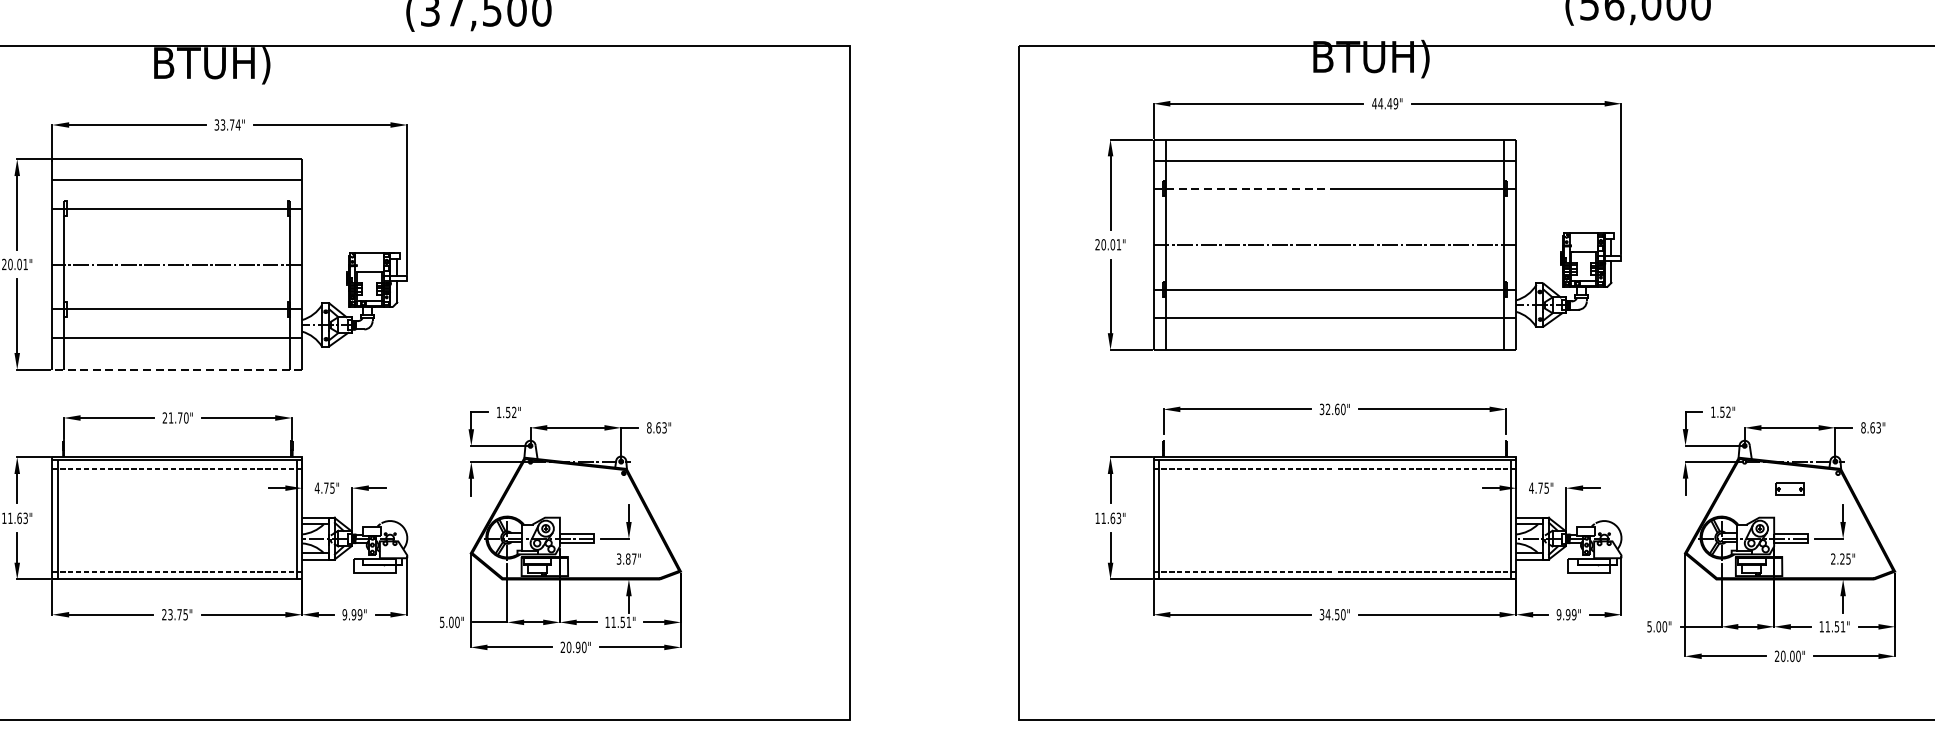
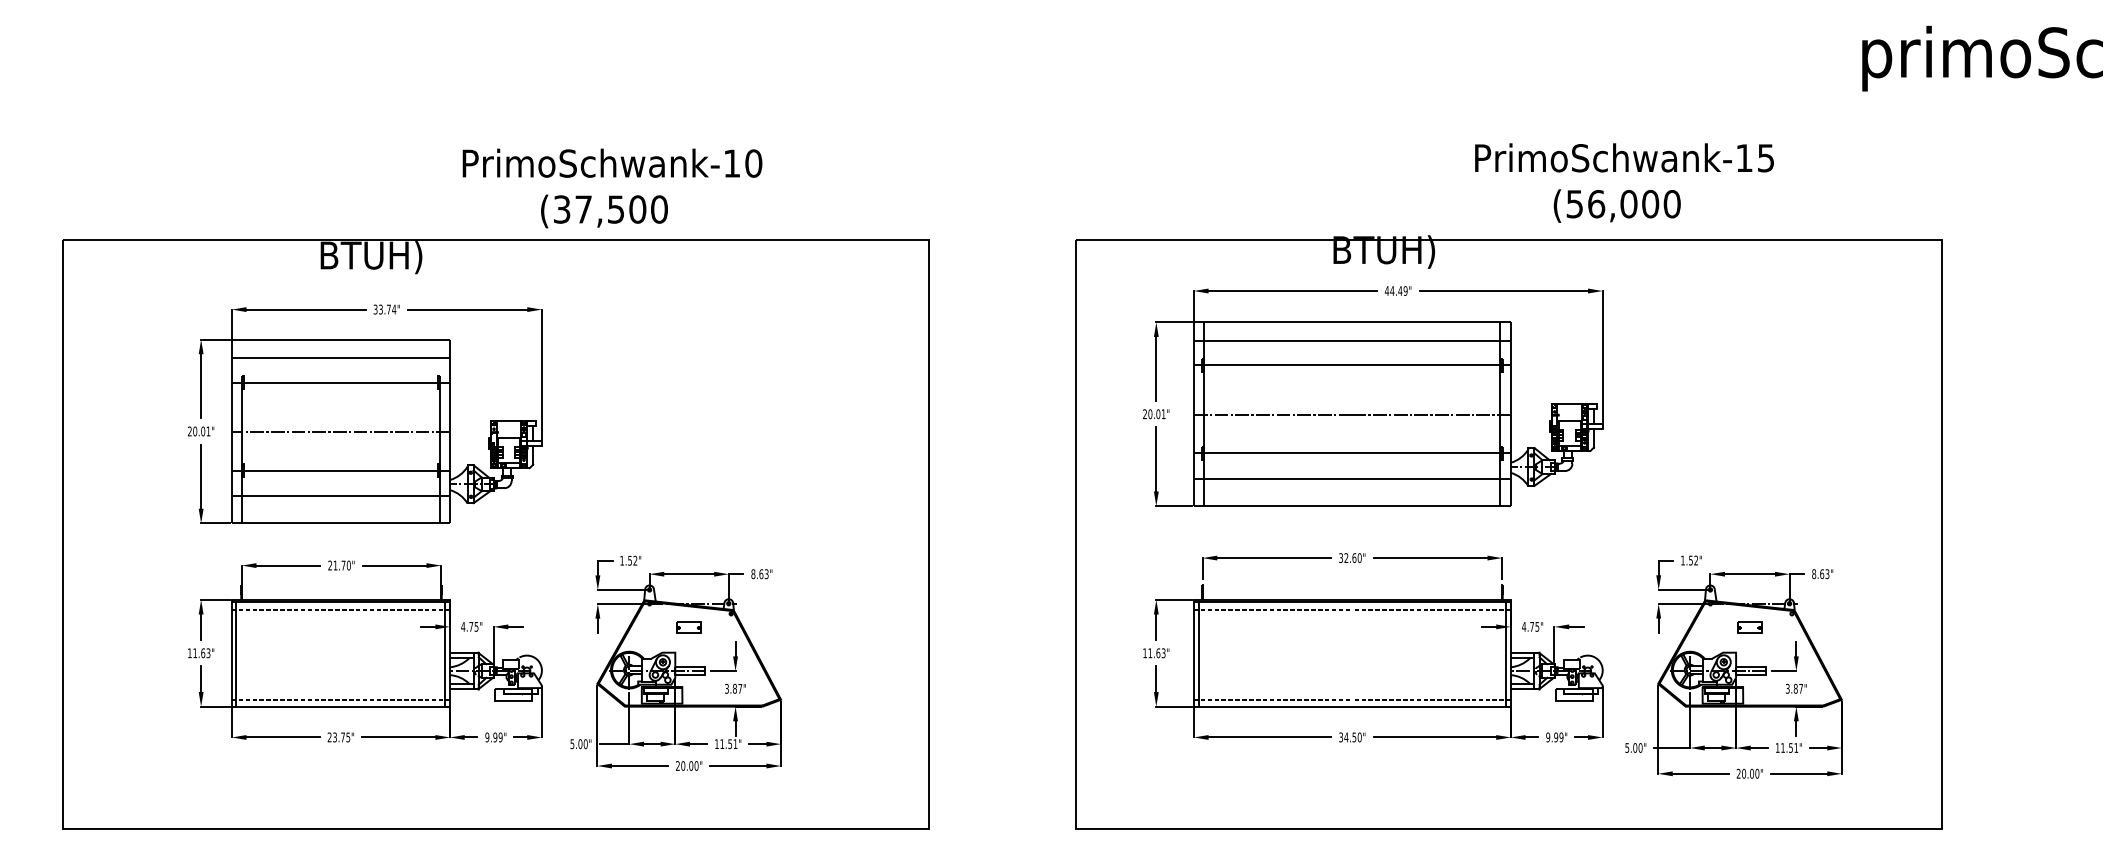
line: (1244, 188) -> (1273, 365), dashed -> solid
line: (176, 369) -> (340, 523), dashed -> solid
part: (575, 488) -> (688, 627), added
text: (1839, 558) -> (1793, 688), 2.25" -> 3.87"
text: (578, 646) -> (691, 765), 20.90" -> 20.00"

